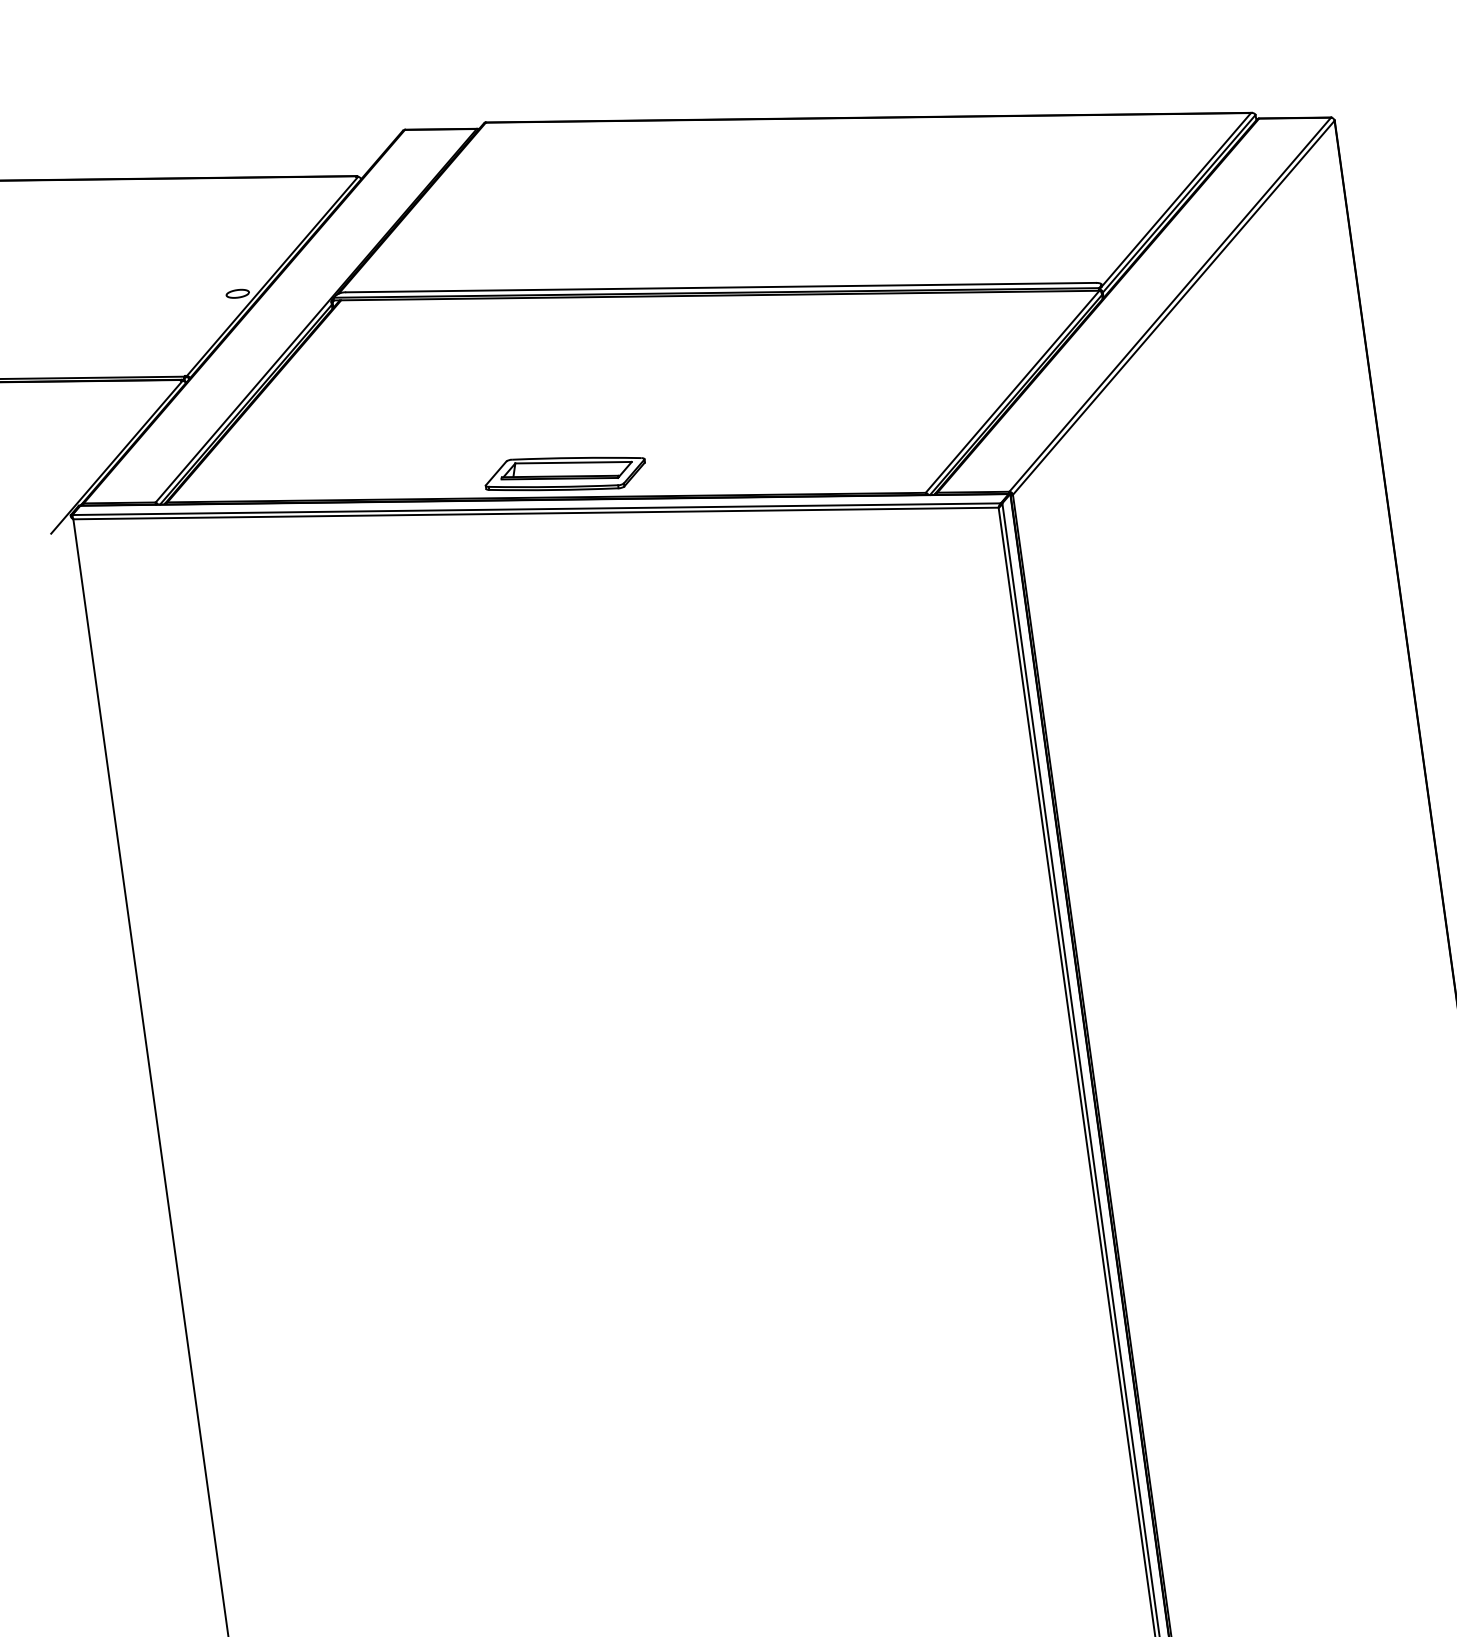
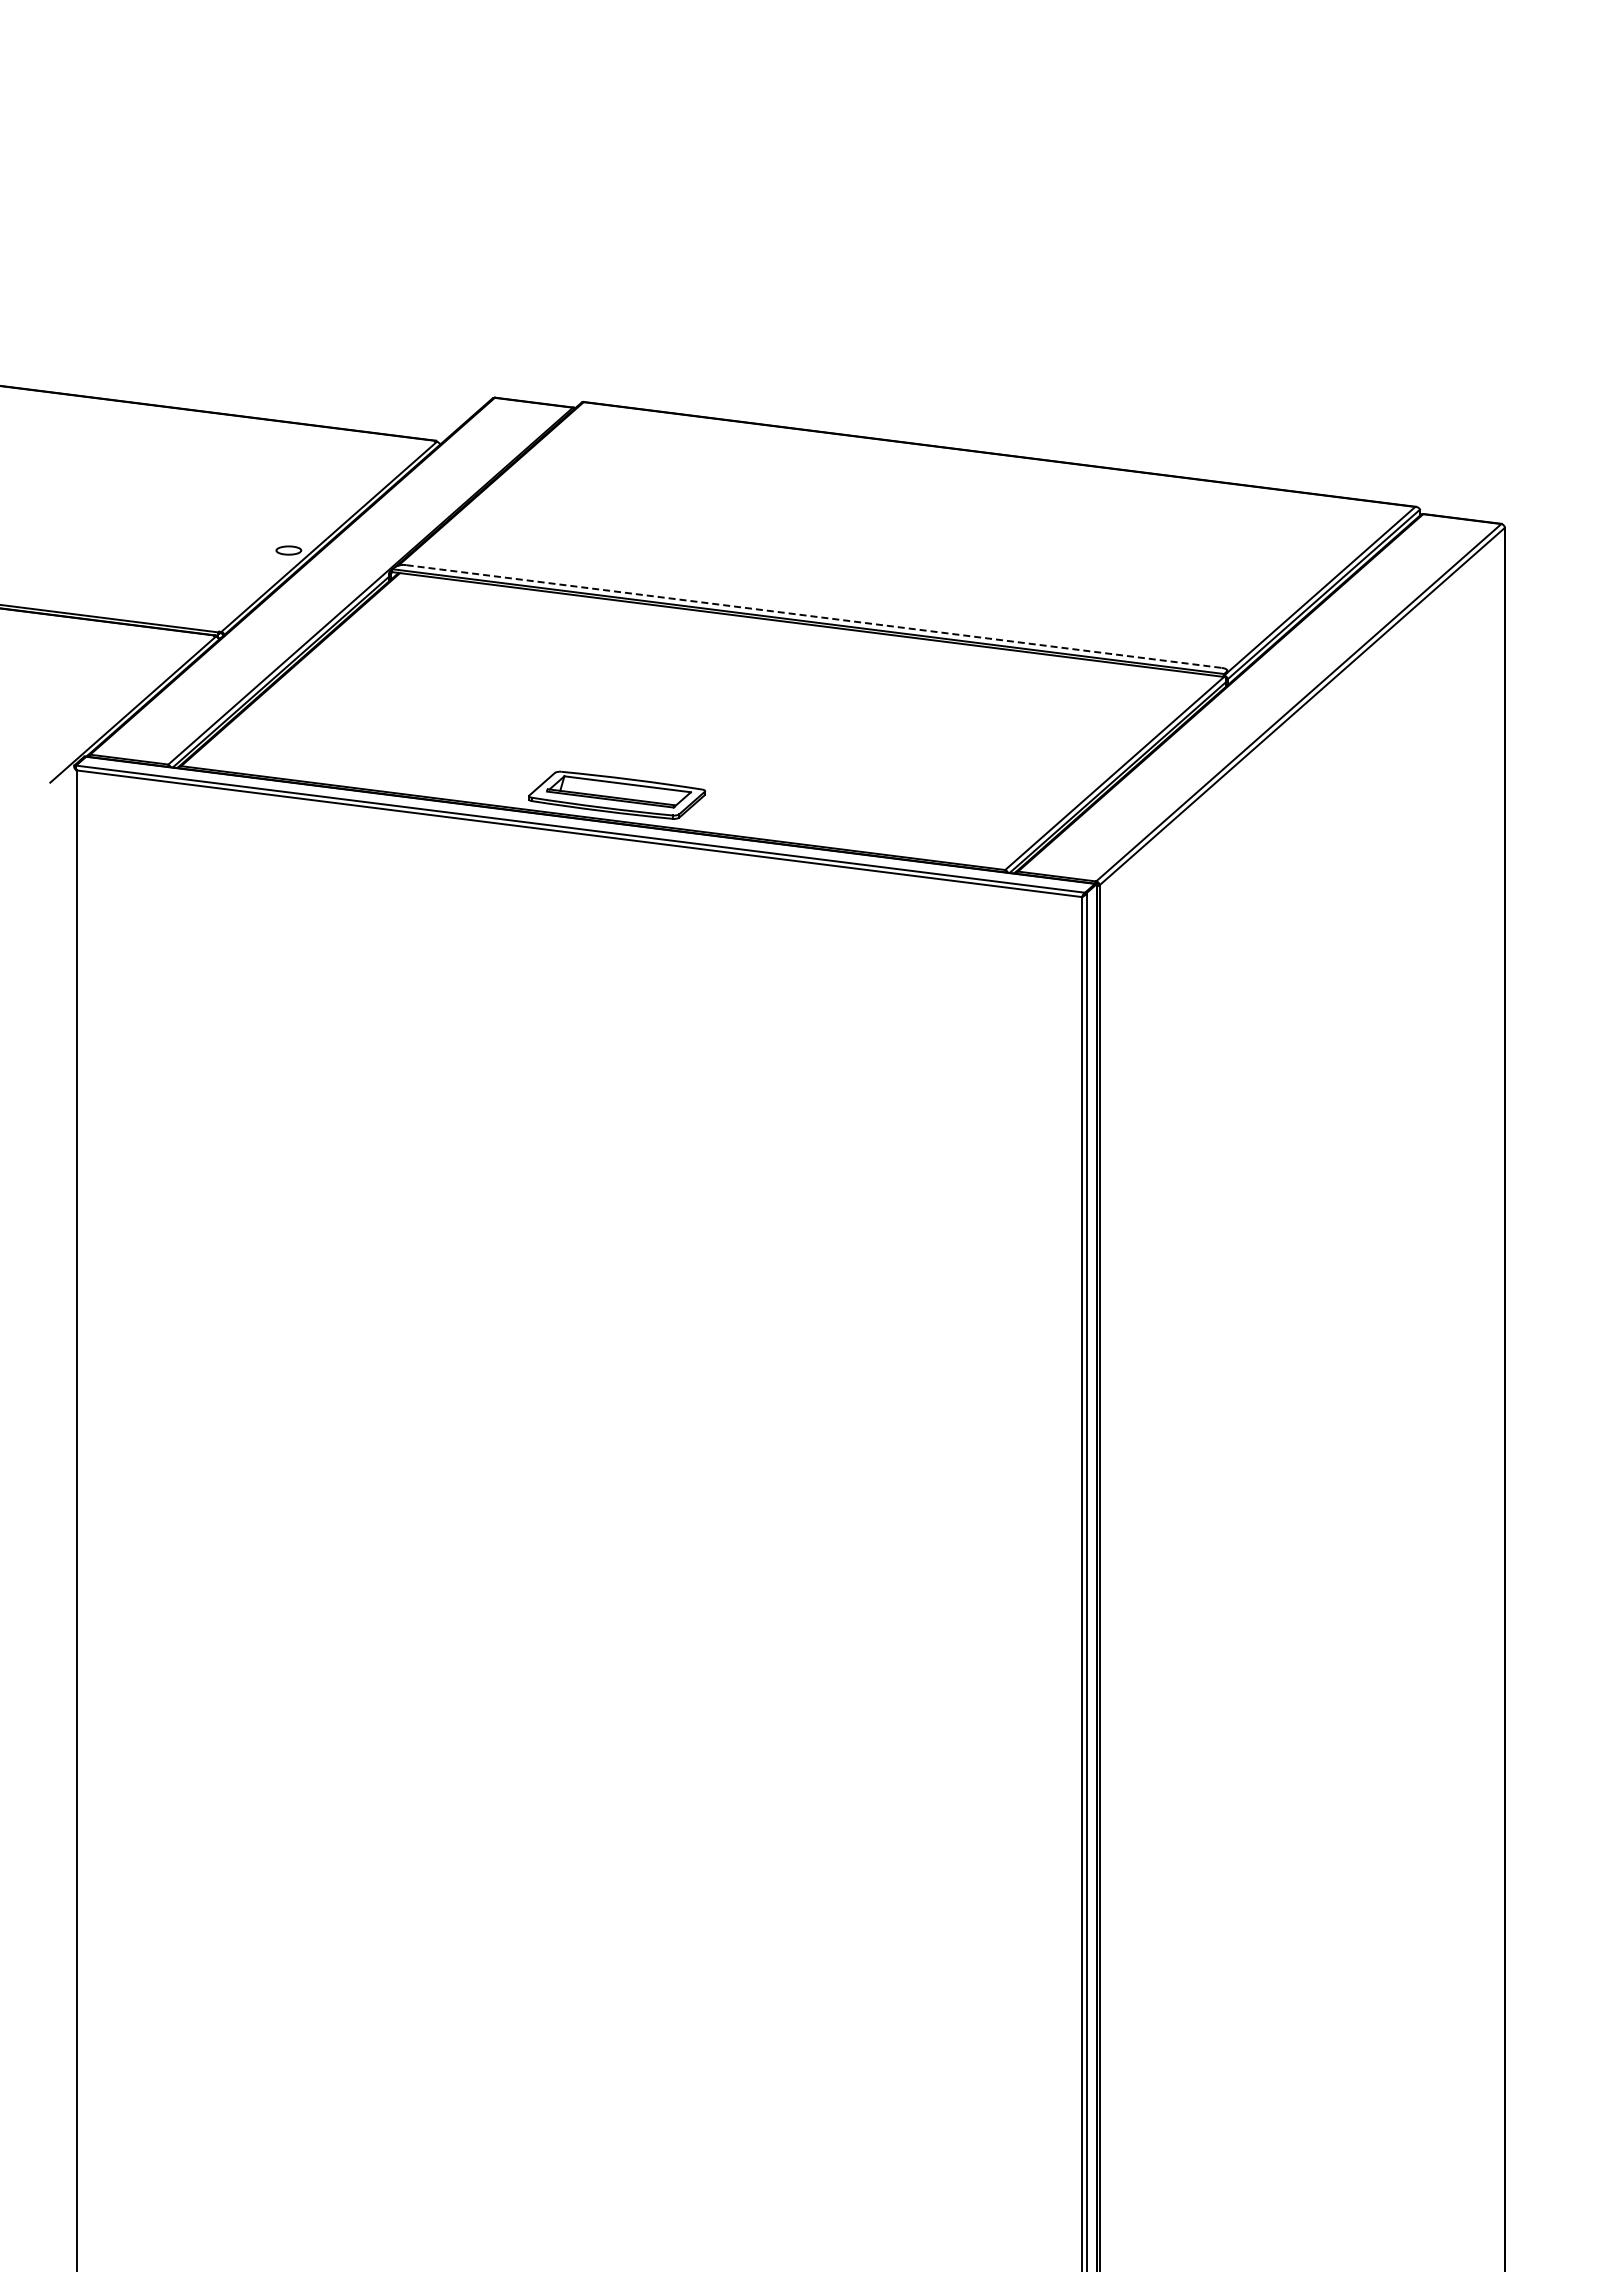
line: (721, 287) -> (814, 616), solid -> dashed

